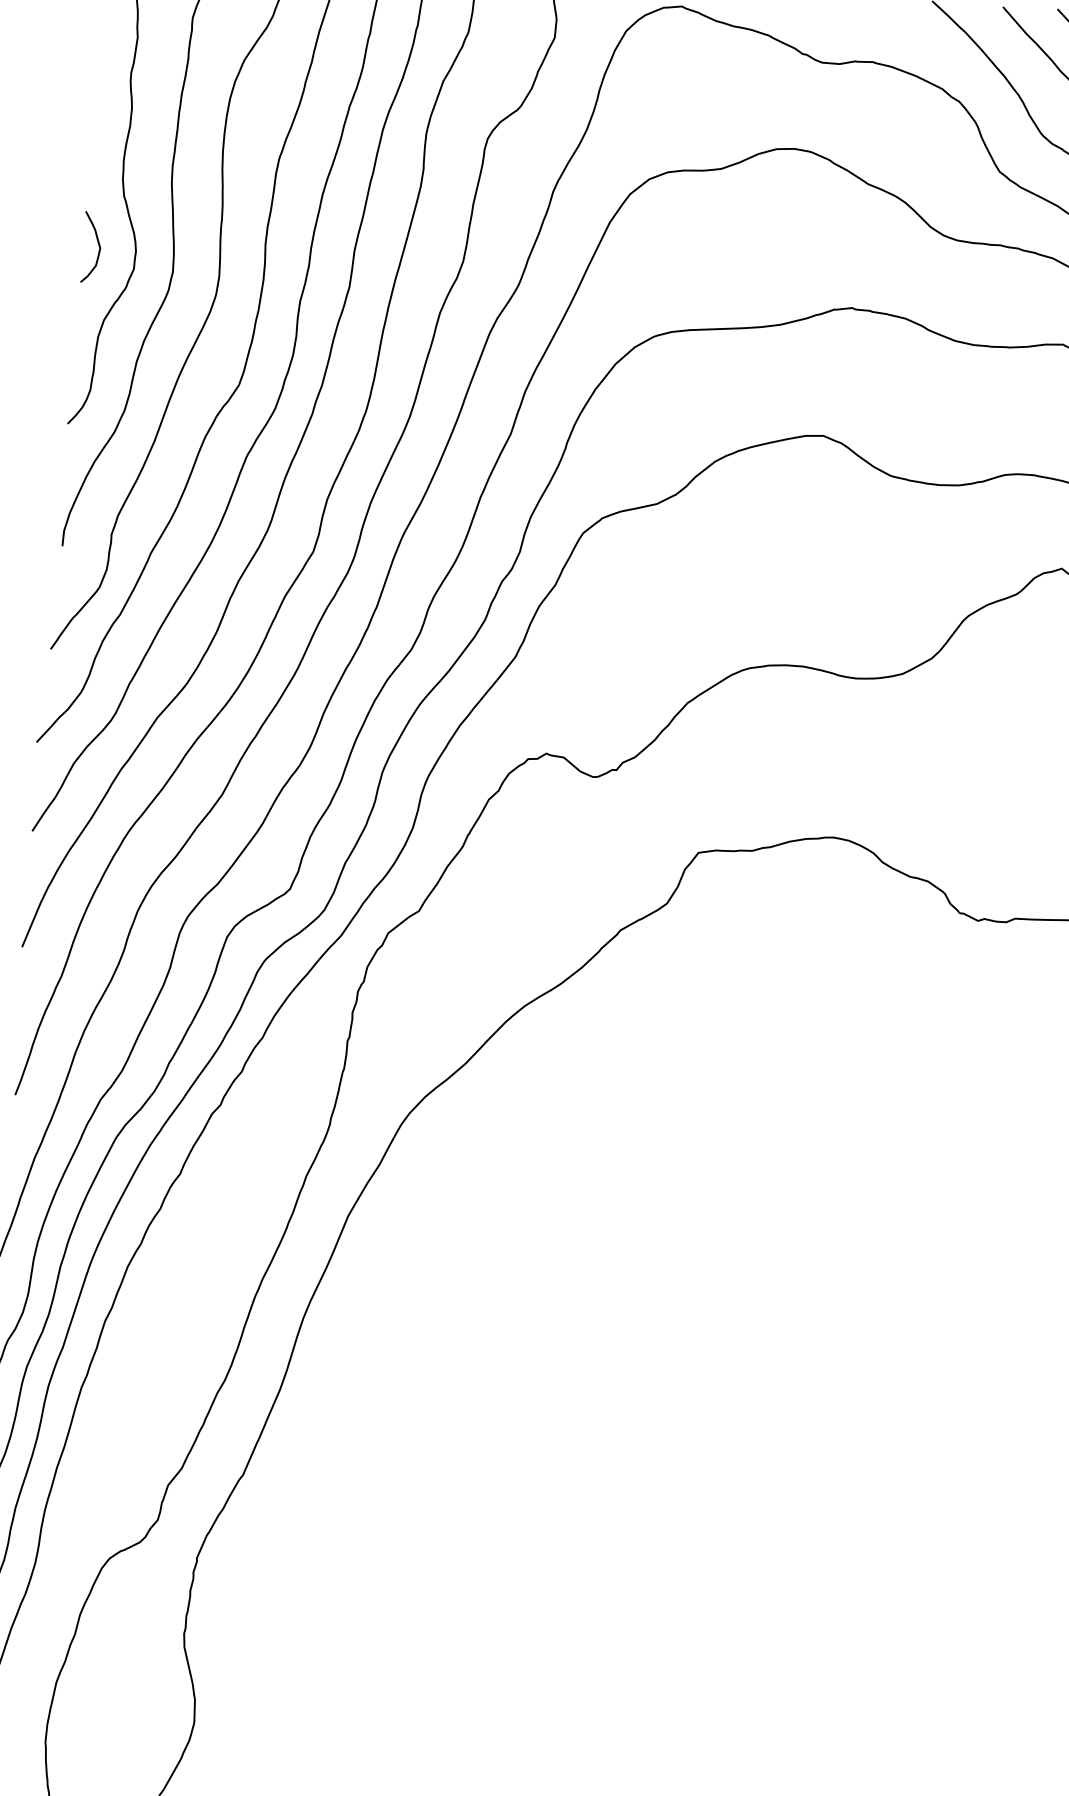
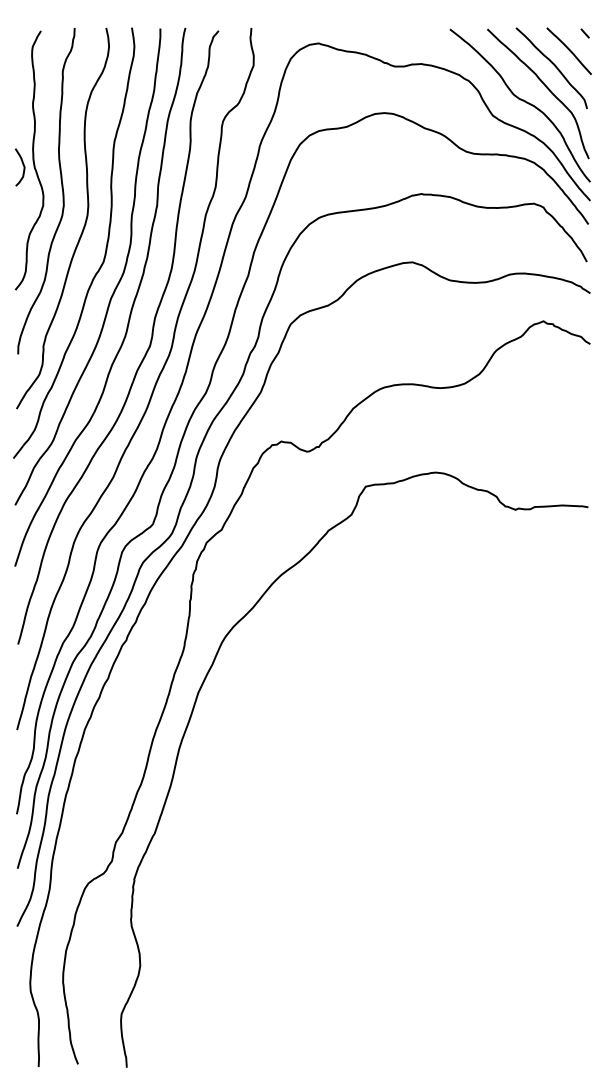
curve: (98, 248) -> (23, 167), moved

